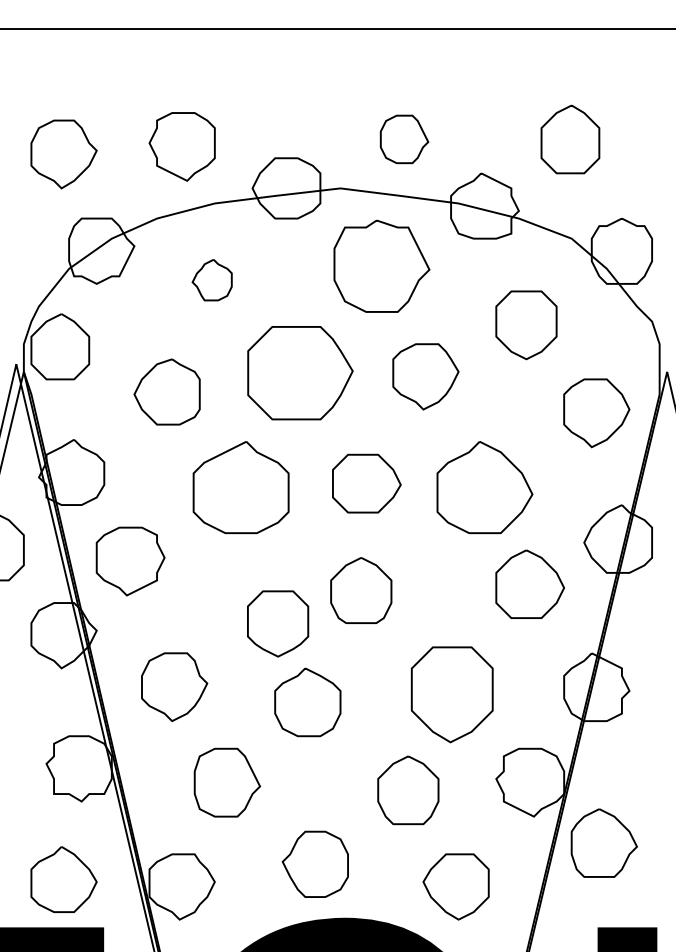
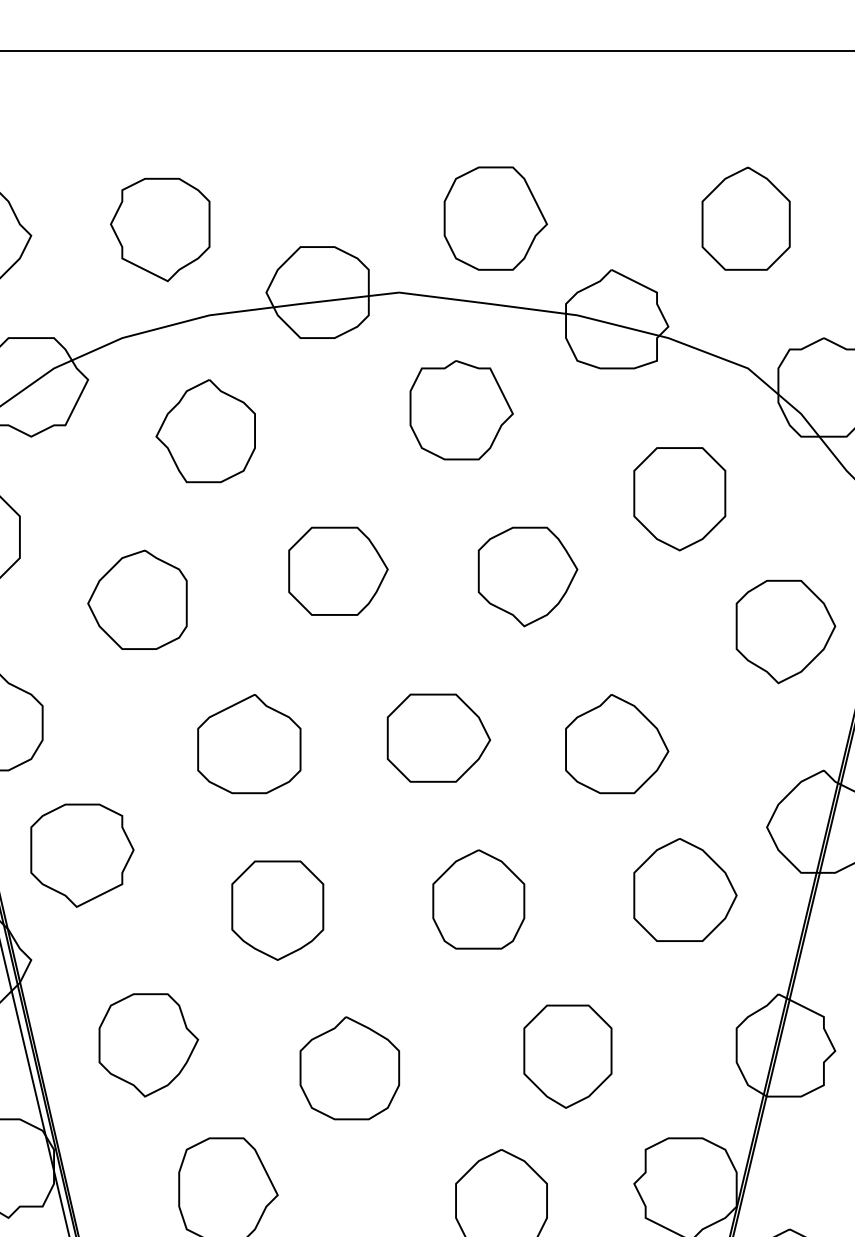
part: (404, 139) -> (495, 218), size x1.43
part: (381, 266) -> (461, 410), size x0.71
part: (211, 279) -> (204, 430), size x1.67
part: (299, 372) -> (337, 570), size x0.62
part: (241, 487) -> (249, 743), size x0.71
part: (484, 487) -> (616, 743), size x0.71
part: (361, 590) -> (479, 899), moved
part: (278, 623) -> (278, 909), moved
part: (452, 694) -> (568, 1056), size x0.71

